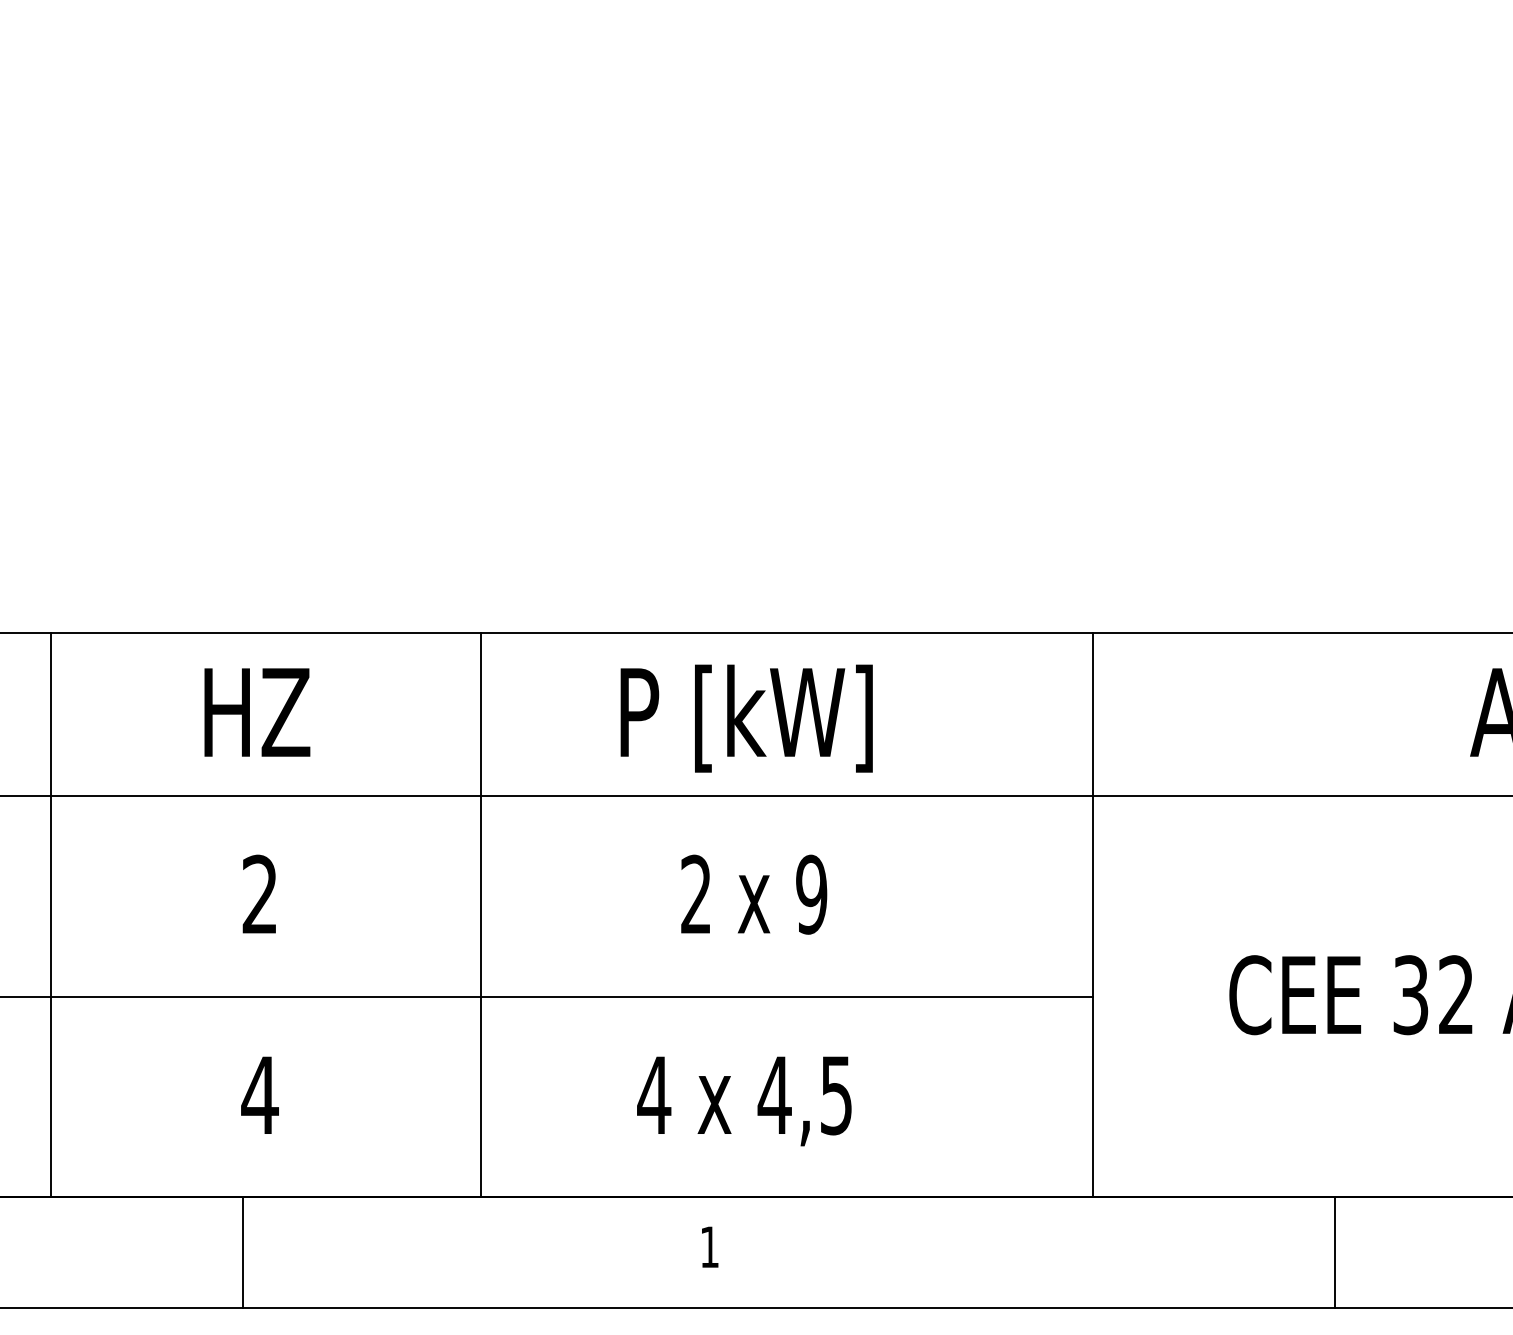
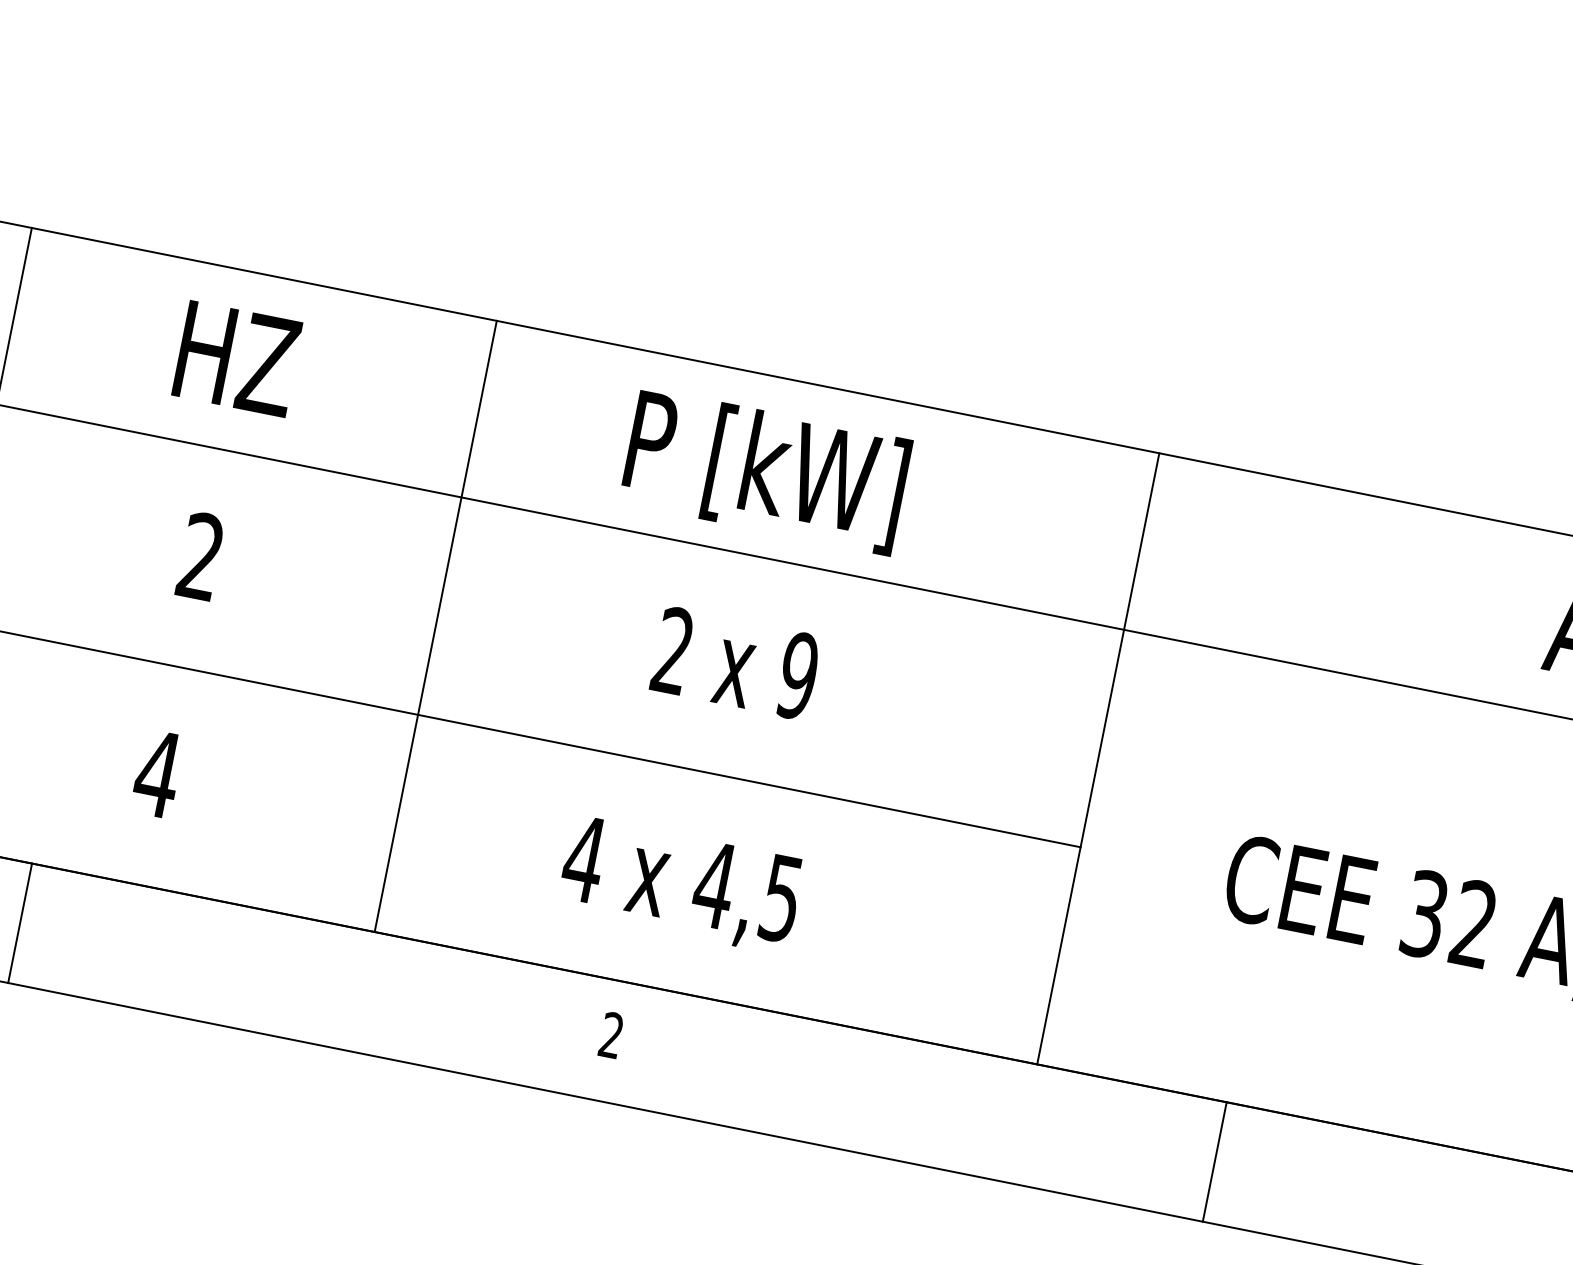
text: (709, 1246) -> (611, 1034), 1 -> 2
line: (243, 1252) -> (20, 923), moved
line: (1335, 1252) -> (1215, 1162), moved

